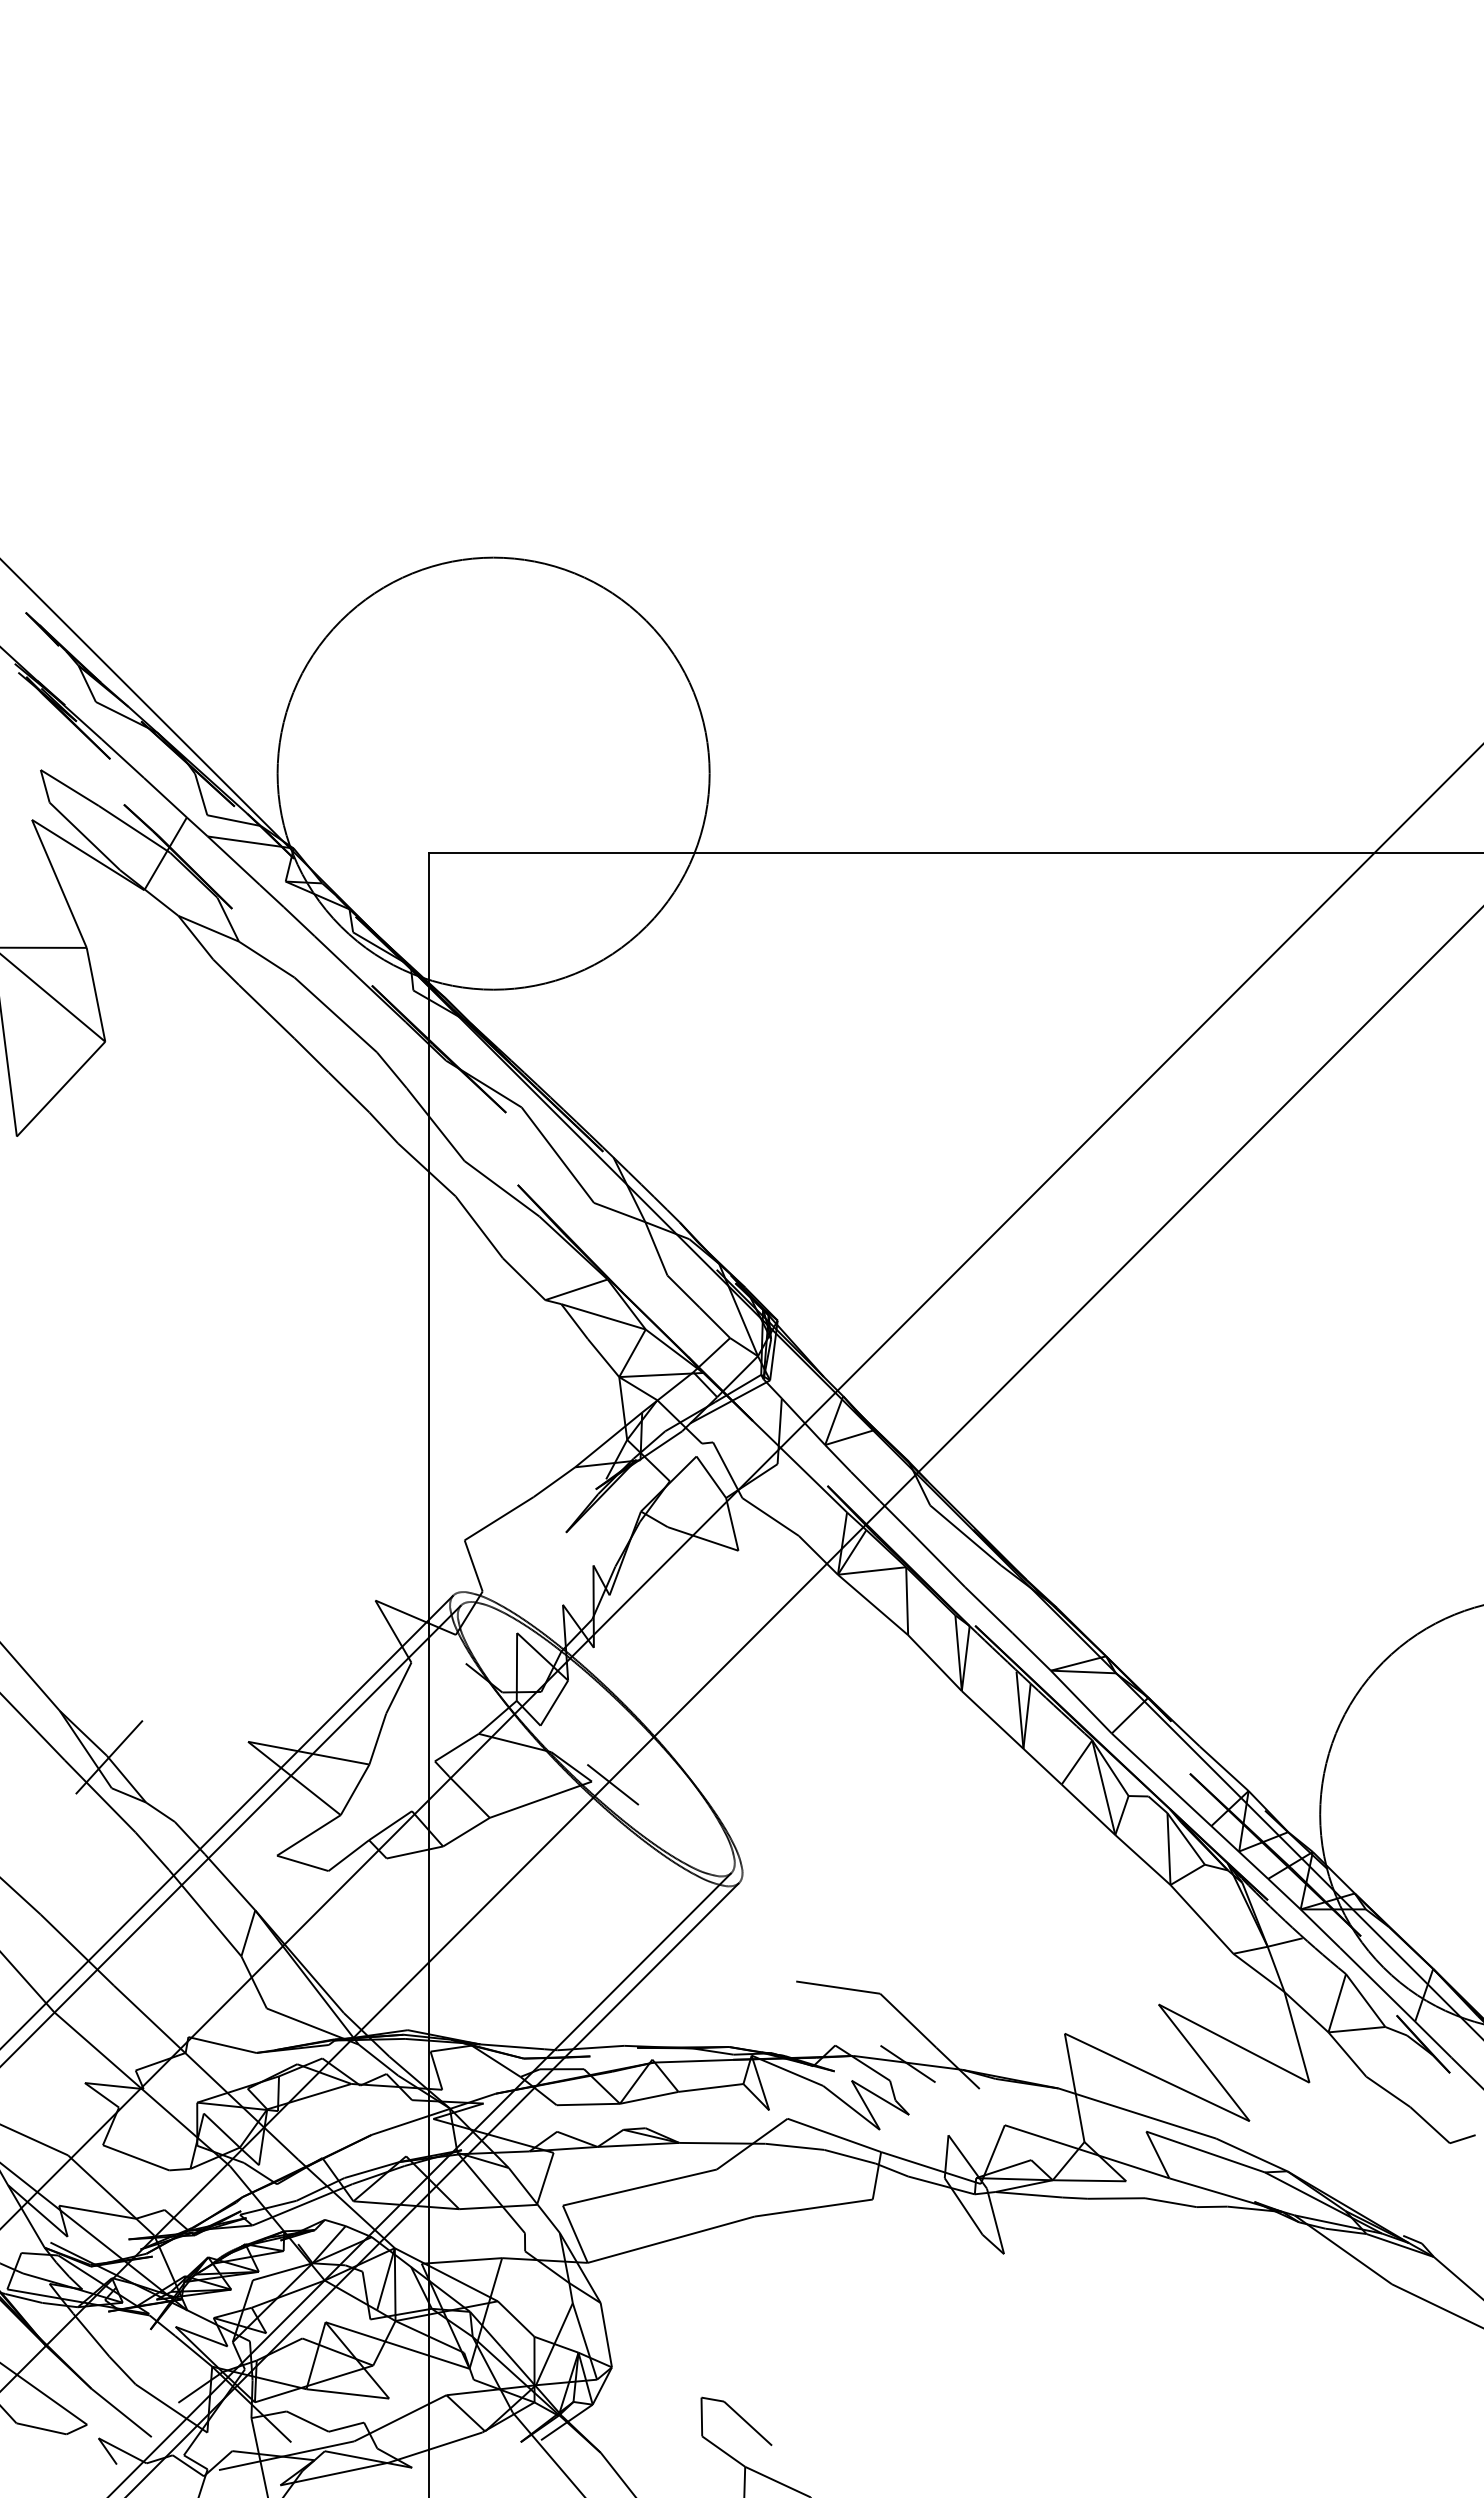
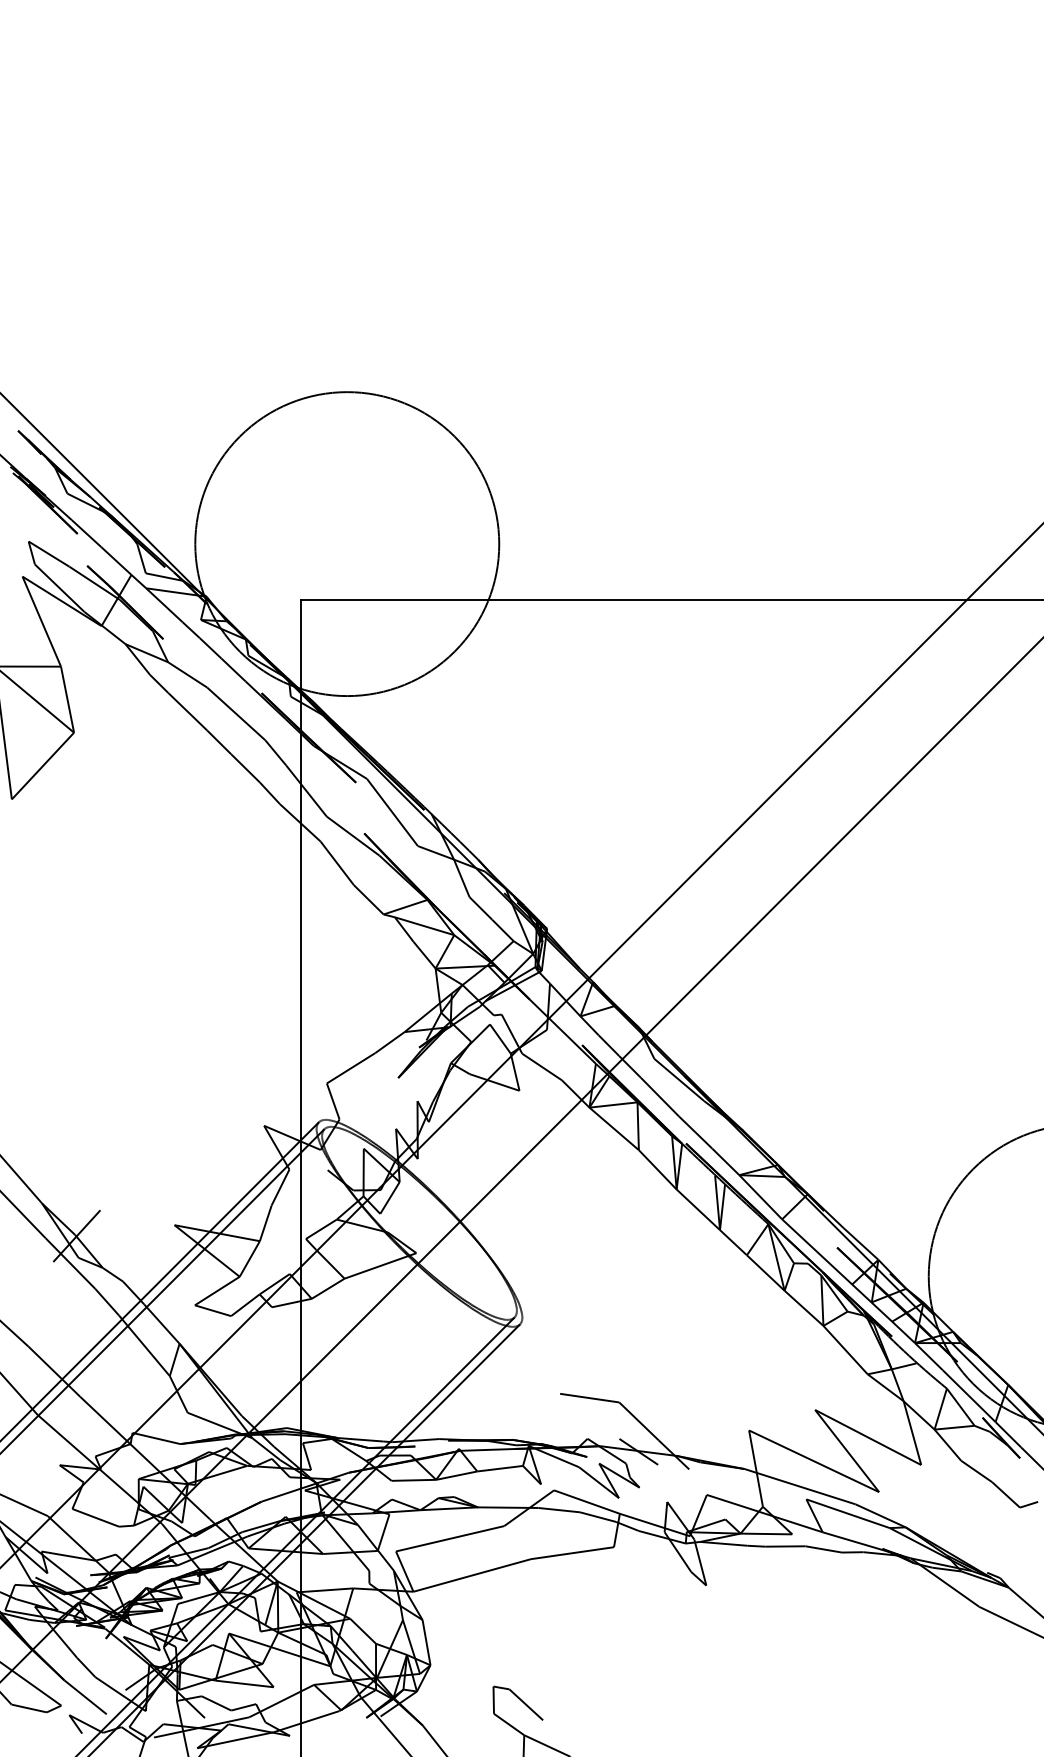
line: (612, 1784) -> (430, 1255), removed

